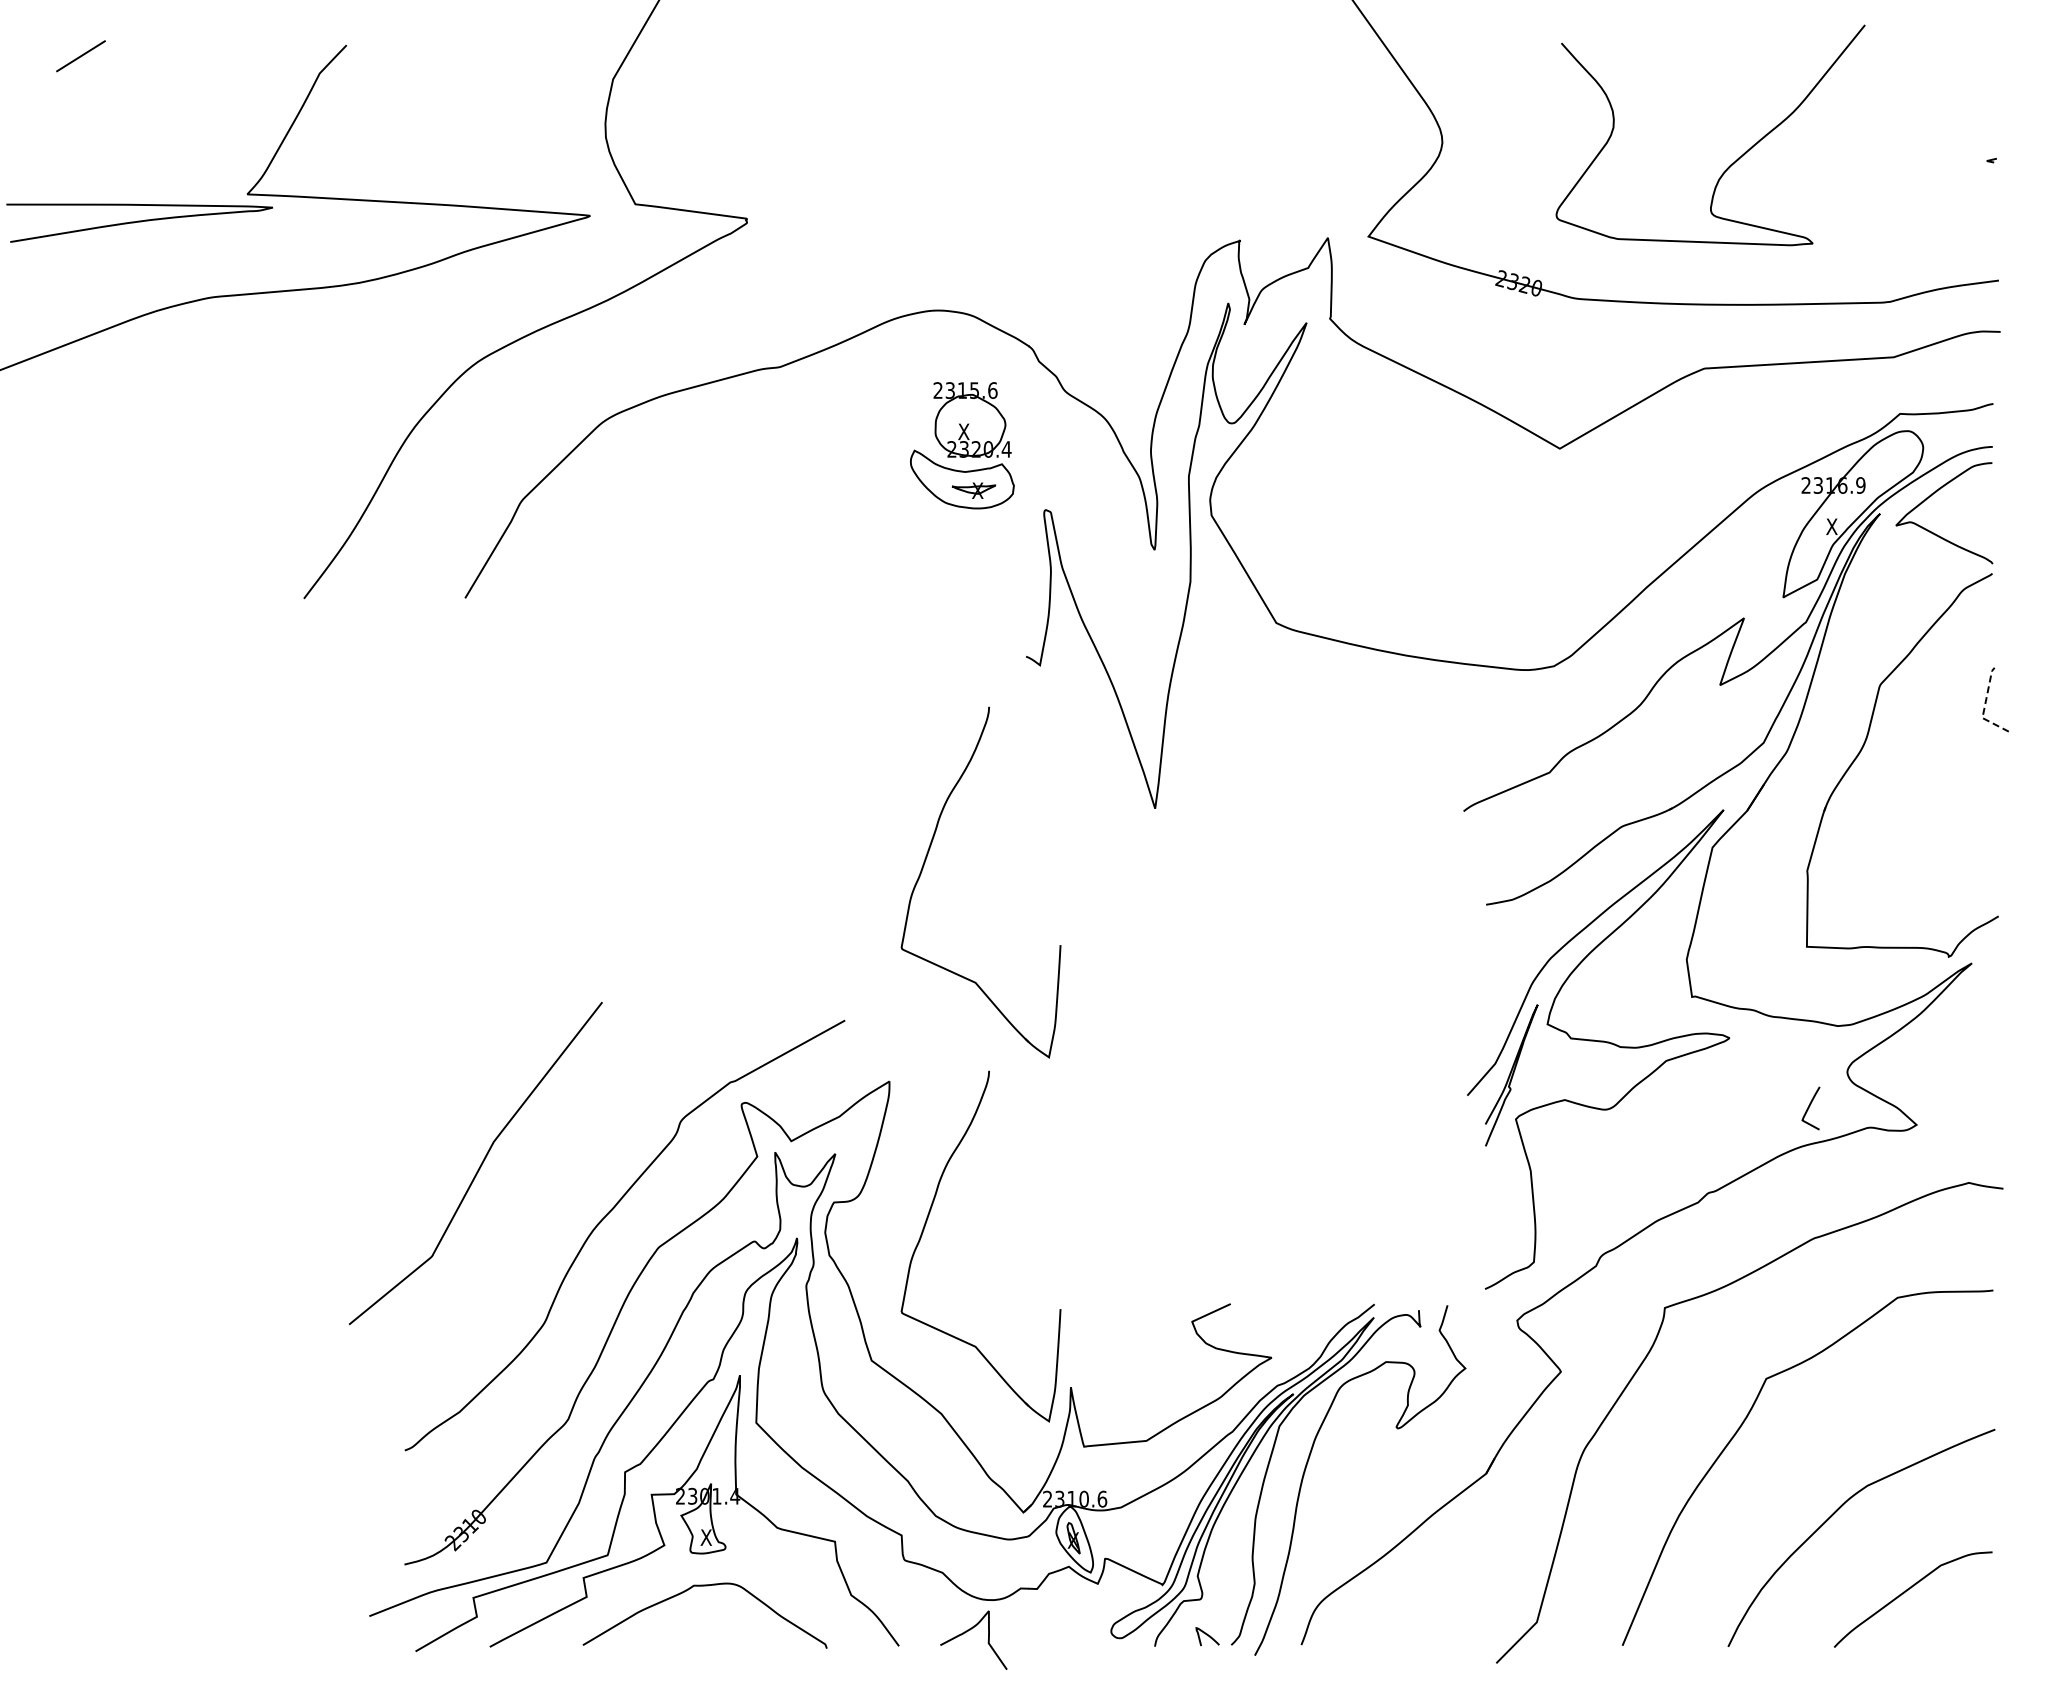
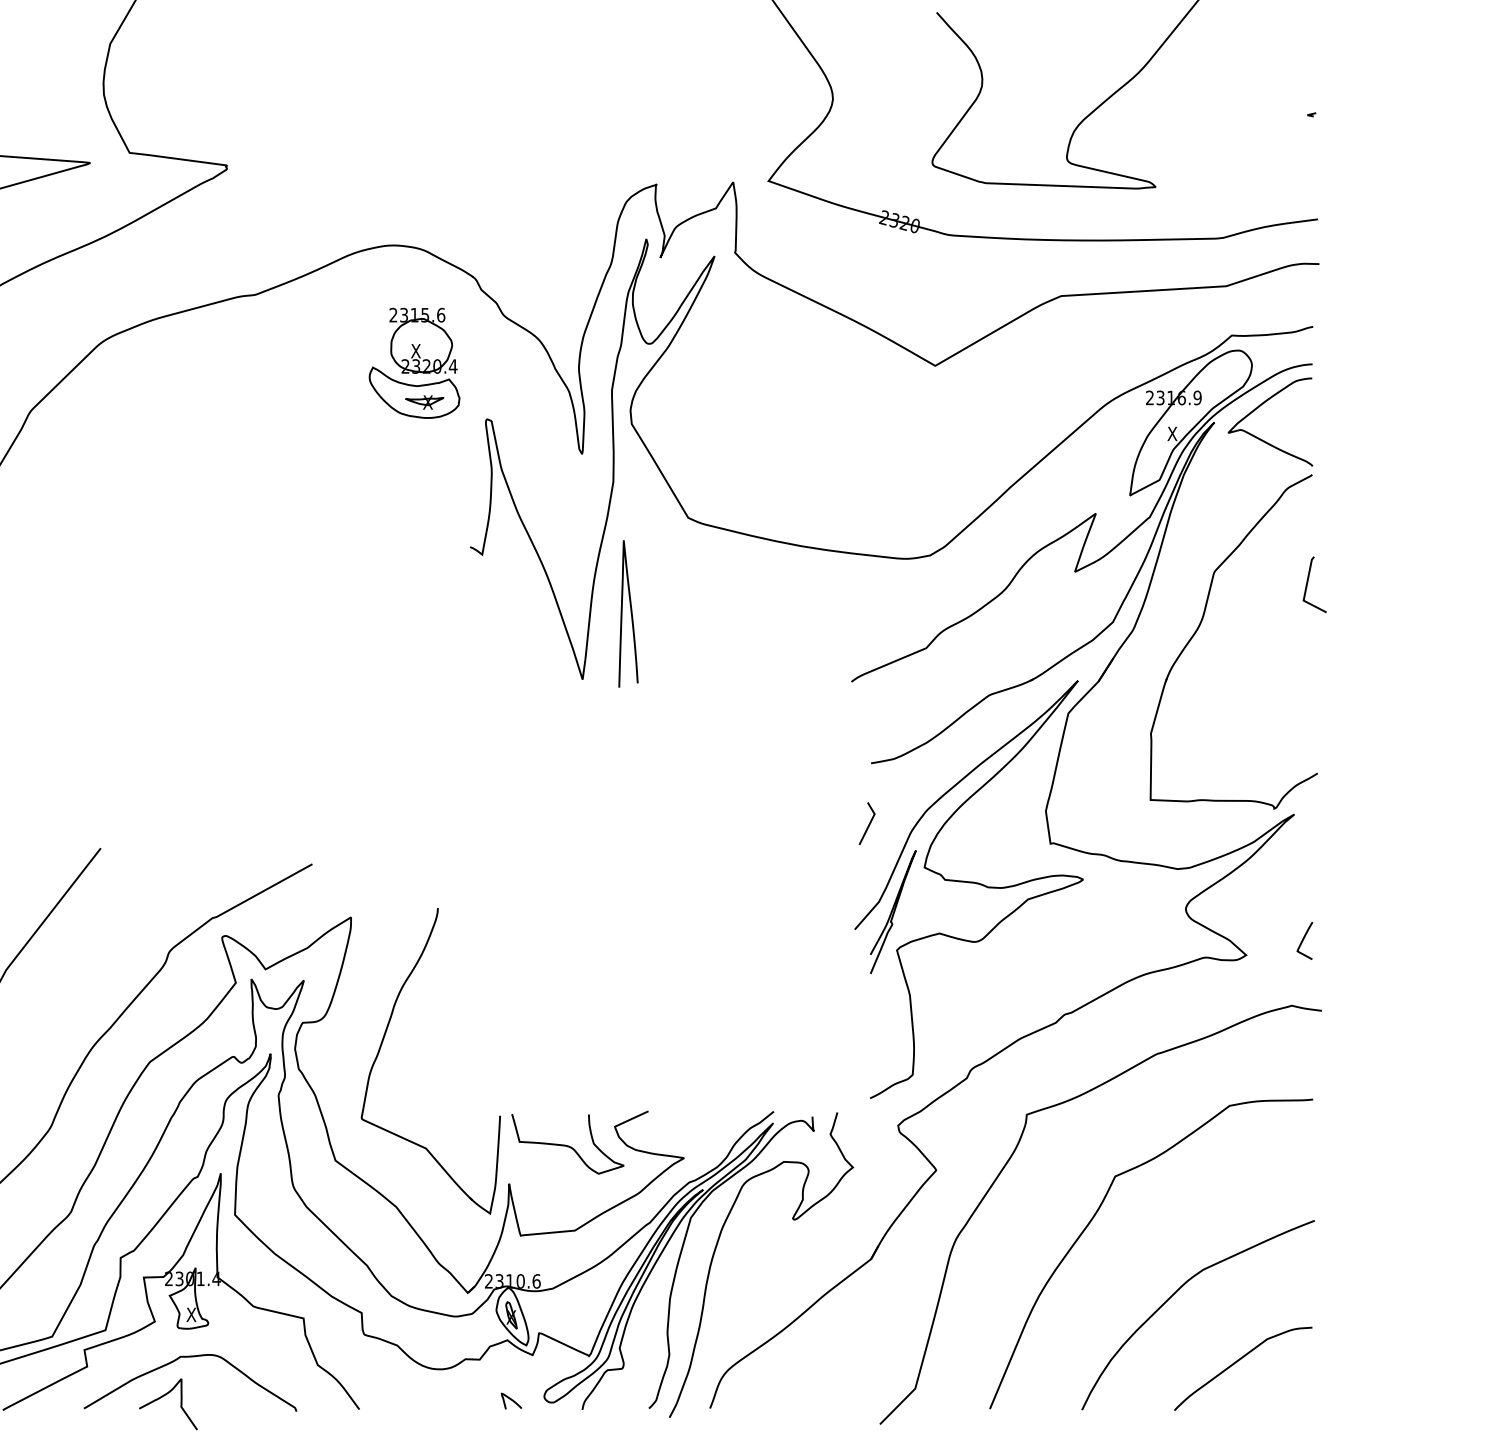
line: (1984, 706) -> (1305, 590), dashed -> solid
curve: (1210, 732) -> (630, 613), added
part: (925, 863) -> (382, 727), removed
line: (1483, 974) -> (868, 824), added
curve: (1809, 1108) -> (1303, 940), moved
curve: (1136, 1342) -> (566, 1144), added
curve: (968, 1631) -> (163, 1396), moved
curve: (1207, 1635) -> (511, 1400), moved

